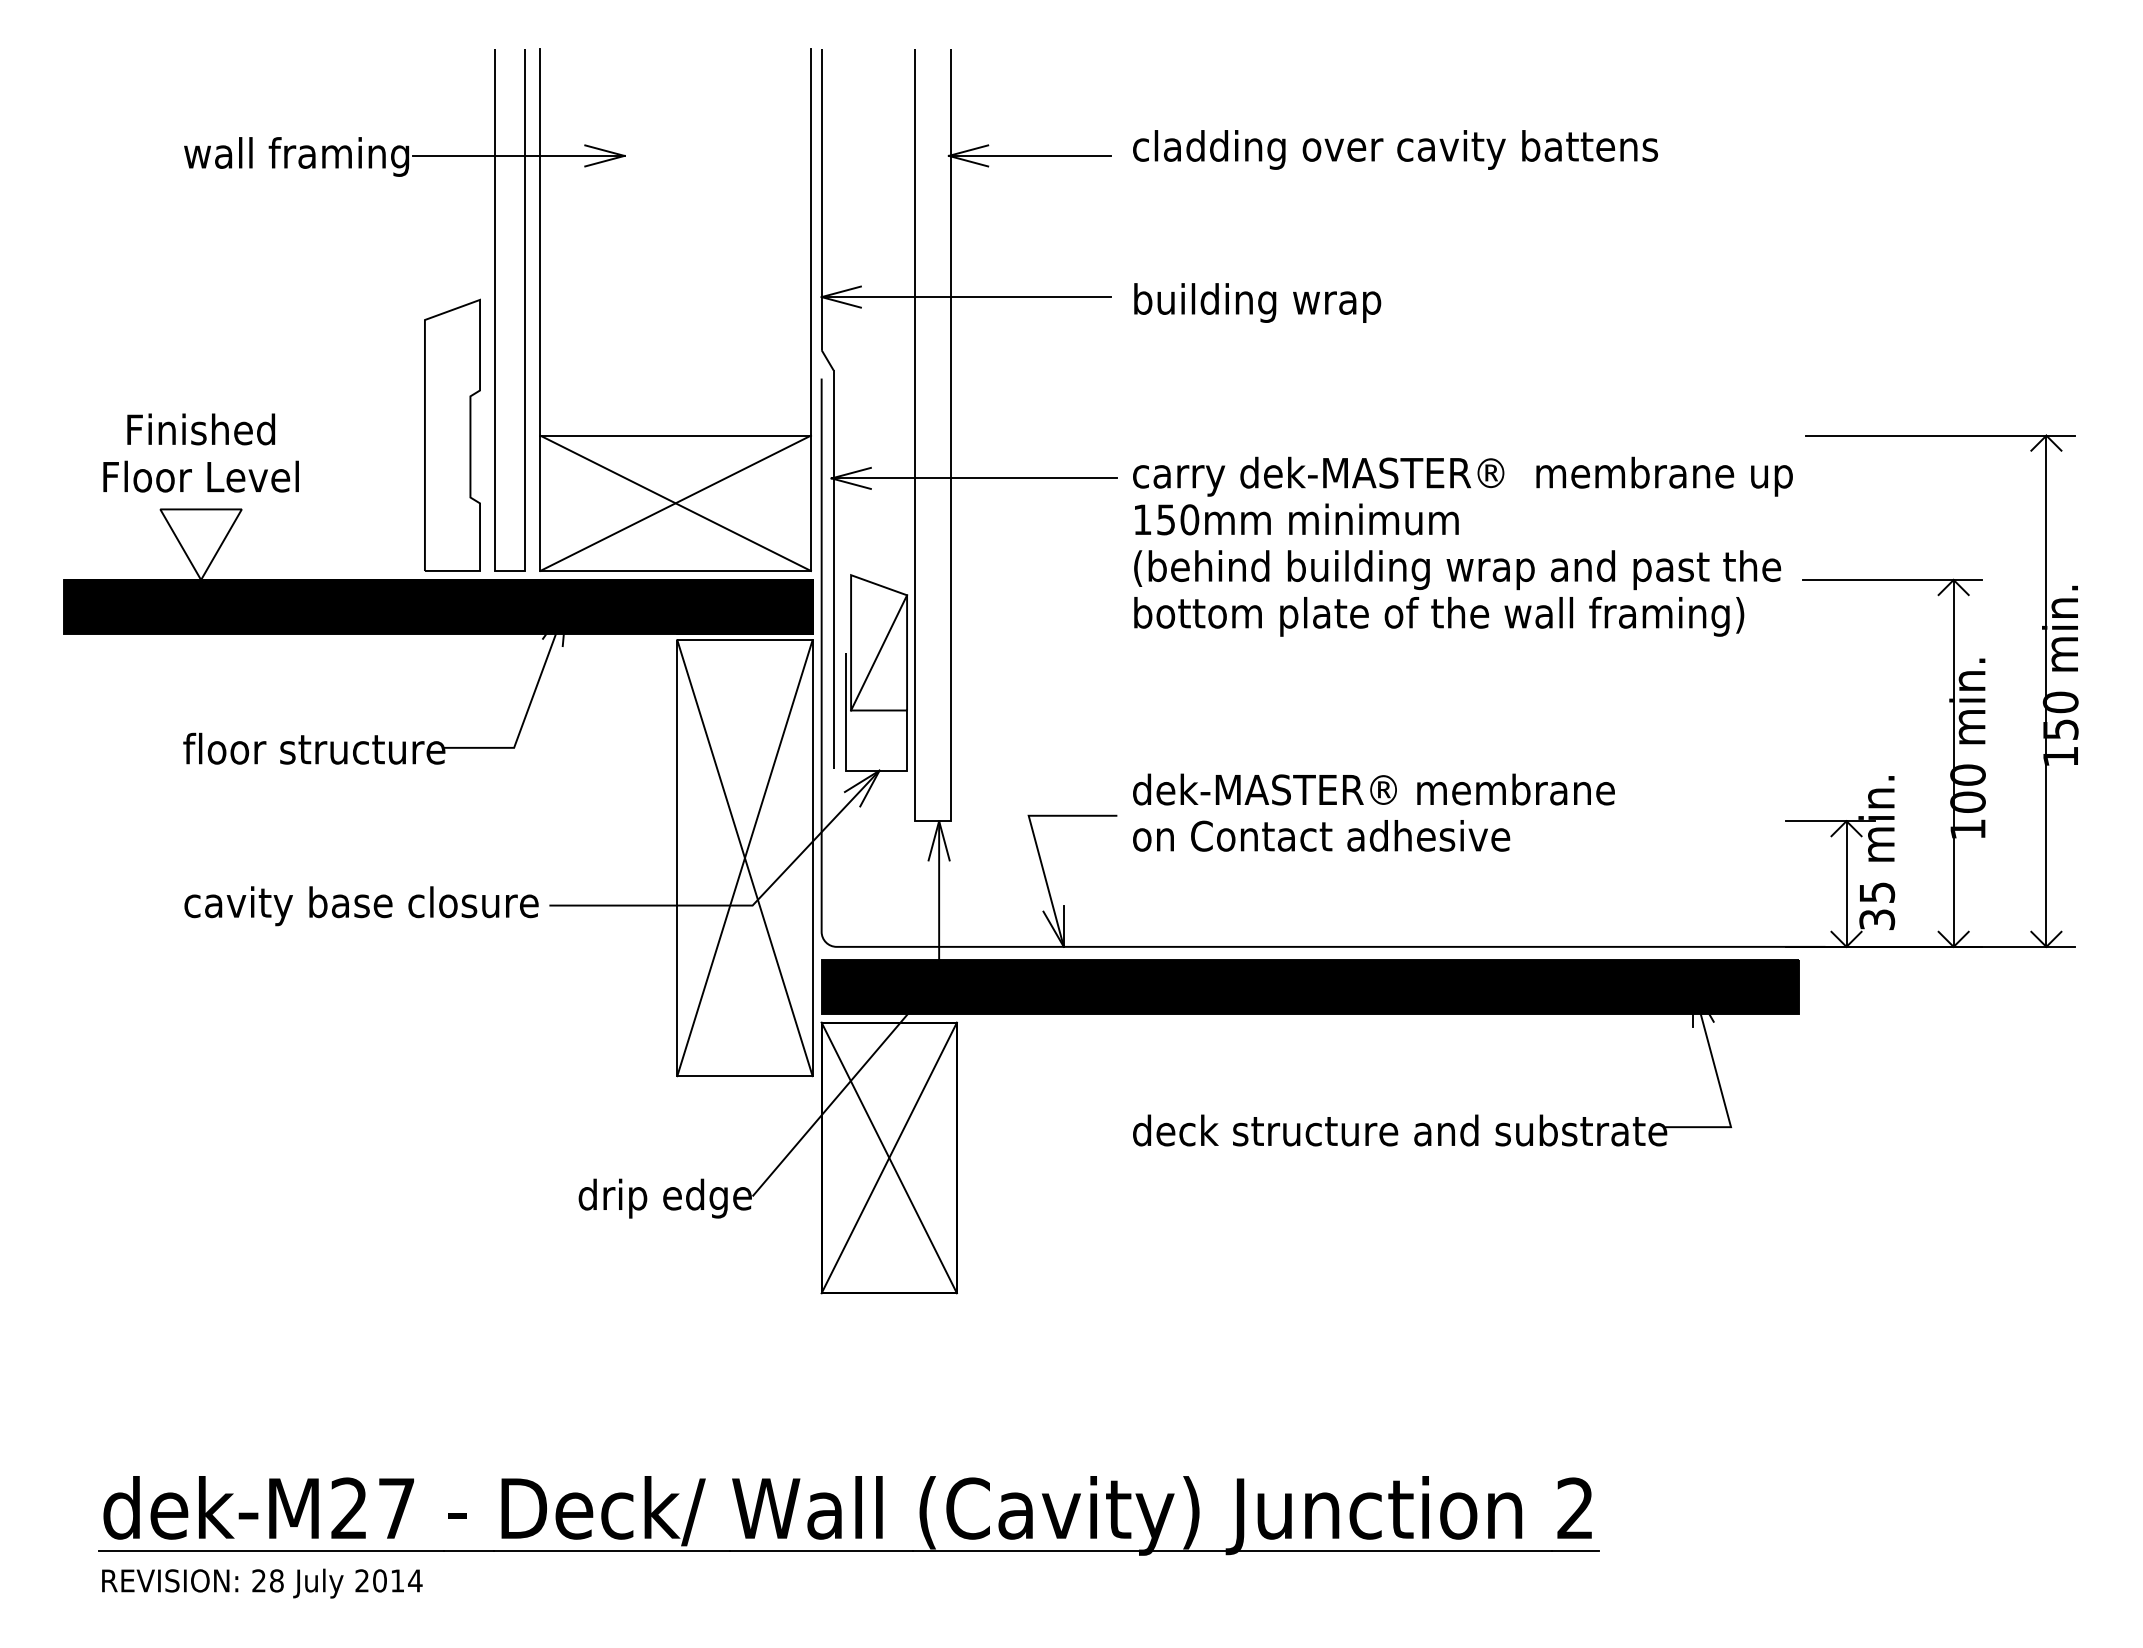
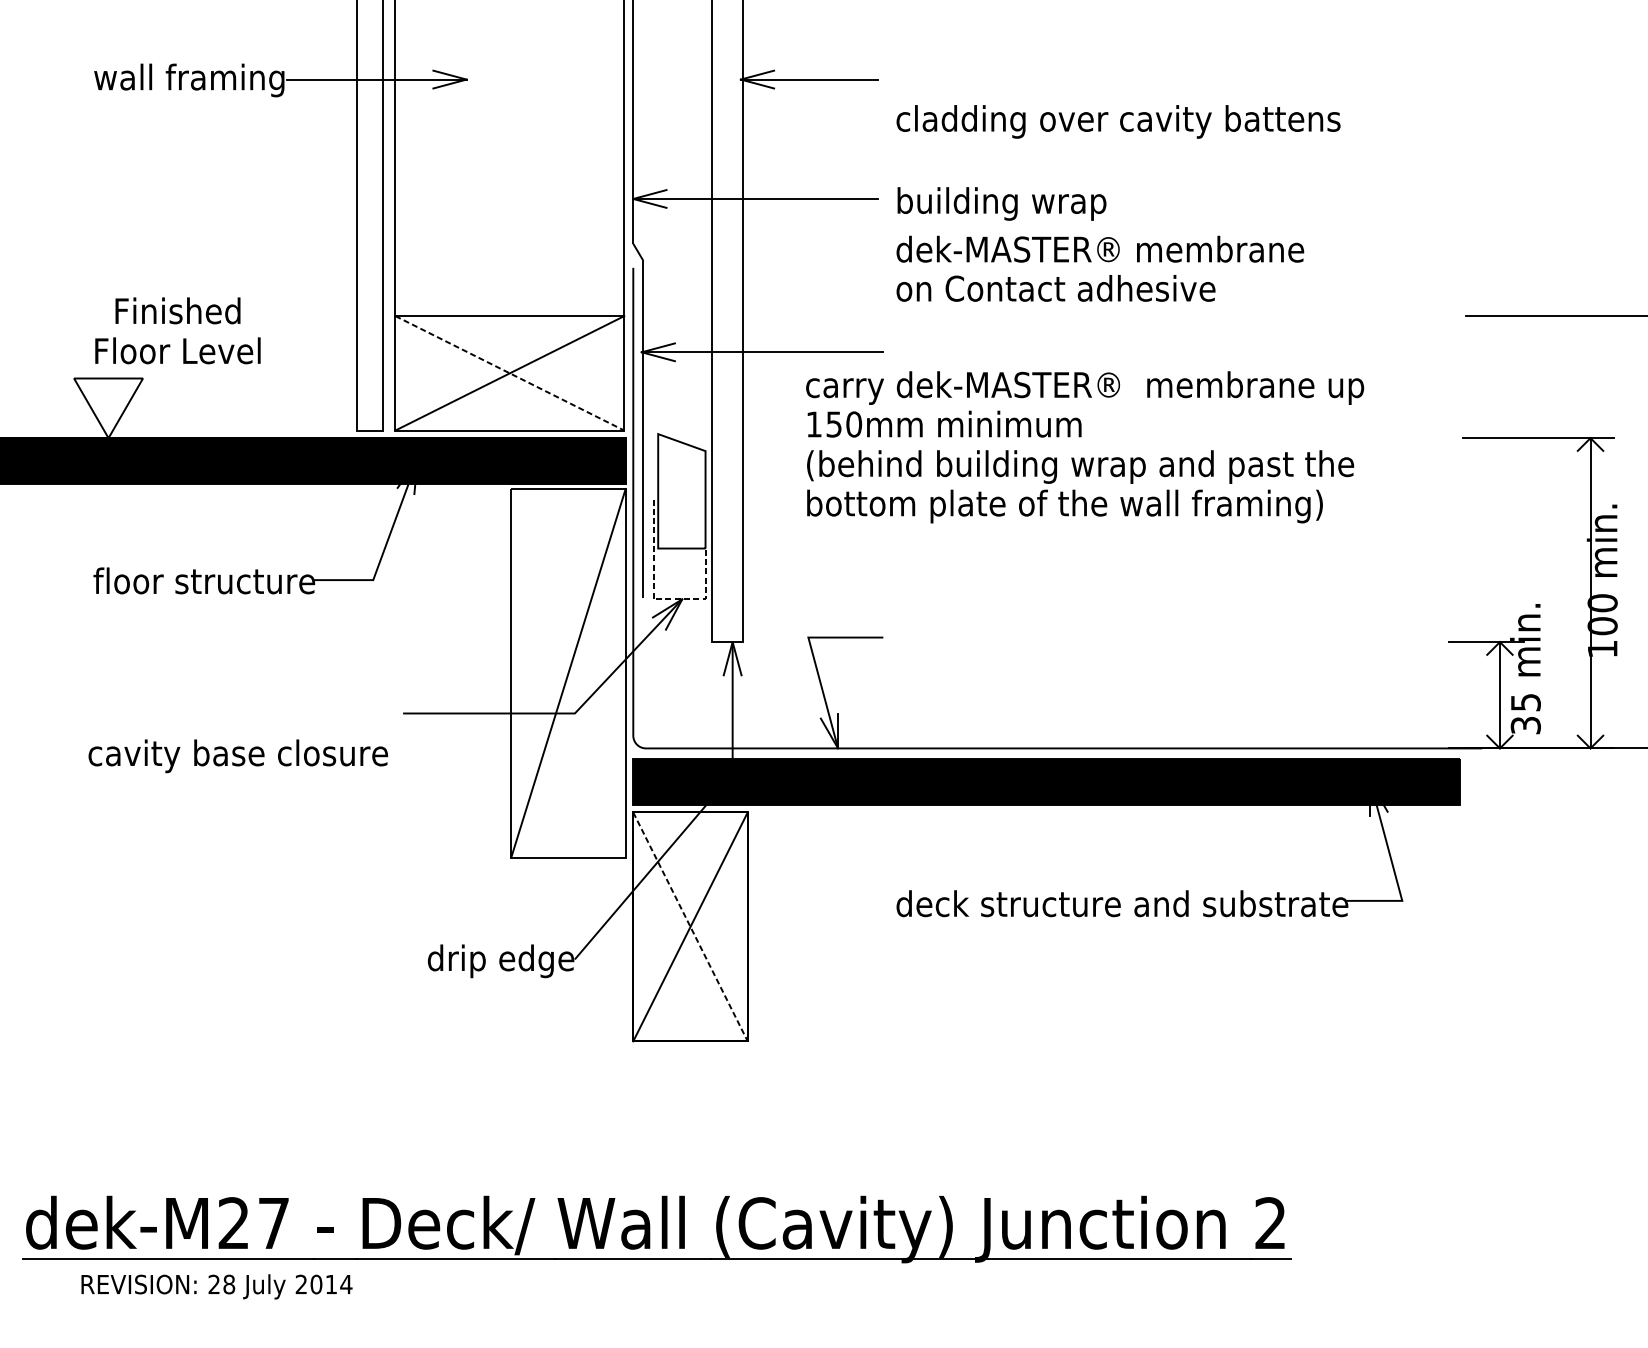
text: (1395, 149) -> (1118, 121), moved
part: (452, 434) -> (321, 315), removed
text: (200, 452) -> (177, 330), moved
line: (676, 503) -> (510, 373), solid -> dashed
text: (1462, 546) -> (1084, 447), moved
line: (879, 652) -> (682, 499), removed
line: (847, 770) -> (655, 599), solid -> dashed
text: (1373, 812) -> (1099, 268), moved
line: (744, 858) -> (568, 673), removed
text: (361, 906) -> (238, 756), moved
line: (889, 1158) -> (690, 927), solid -> dashed
text: (262, 1583) -> (217, 1286), moved

